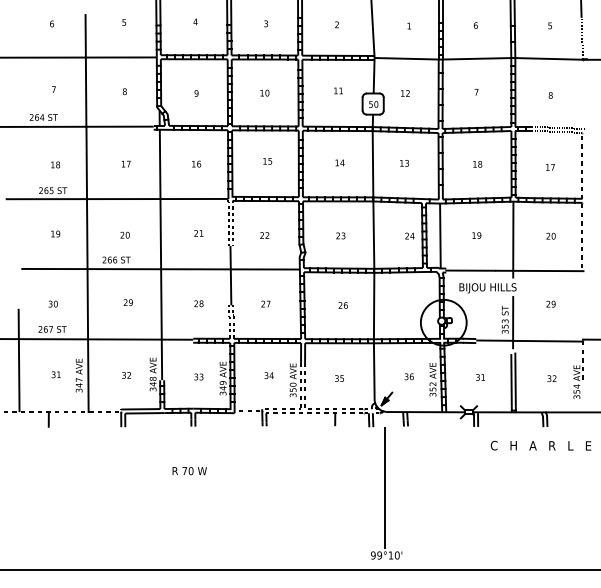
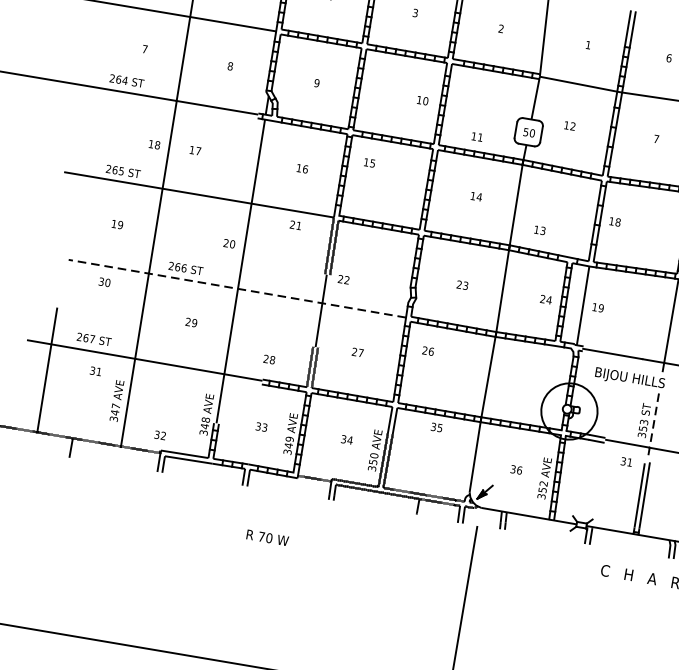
text: (338, 90) -> (477, 136), moved
text: (264, 92) -> (422, 99), moved
text: (267, 161) -> (369, 163), moved
text: (125, 163) -> (194, 149), moved
text: (404, 163) -> (539, 230), moved
text: (55, 164) -> (154, 144), moved
text: (477, 164) -> (614, 222), moved
text: (198, 233) -> (295, 225), moved
text: (124, 234) -> (228, 242), moved
text: (264, 235) -> (343, 279), moved
text: (476, 235) -> (597, 307), moved
line: (160, 269) -> (237, 289), solid -> dashed
text: (52, 303) -> (103, 281), moved
text: (198, 303) -> (268, 359), moved
text: (342, 305) -> (427, 351), moved
line: (513, 322) -> (653, 425), solid -> dashed
text: (55, 374) -> (95, 370), moved
text: (126, 375) -> (160, 435), moved
text: (480, 377) -> (626, 462), moved
text: (339, 378) -> (436, 427), moved
text: (189, 471) -> (267, 538), moved

